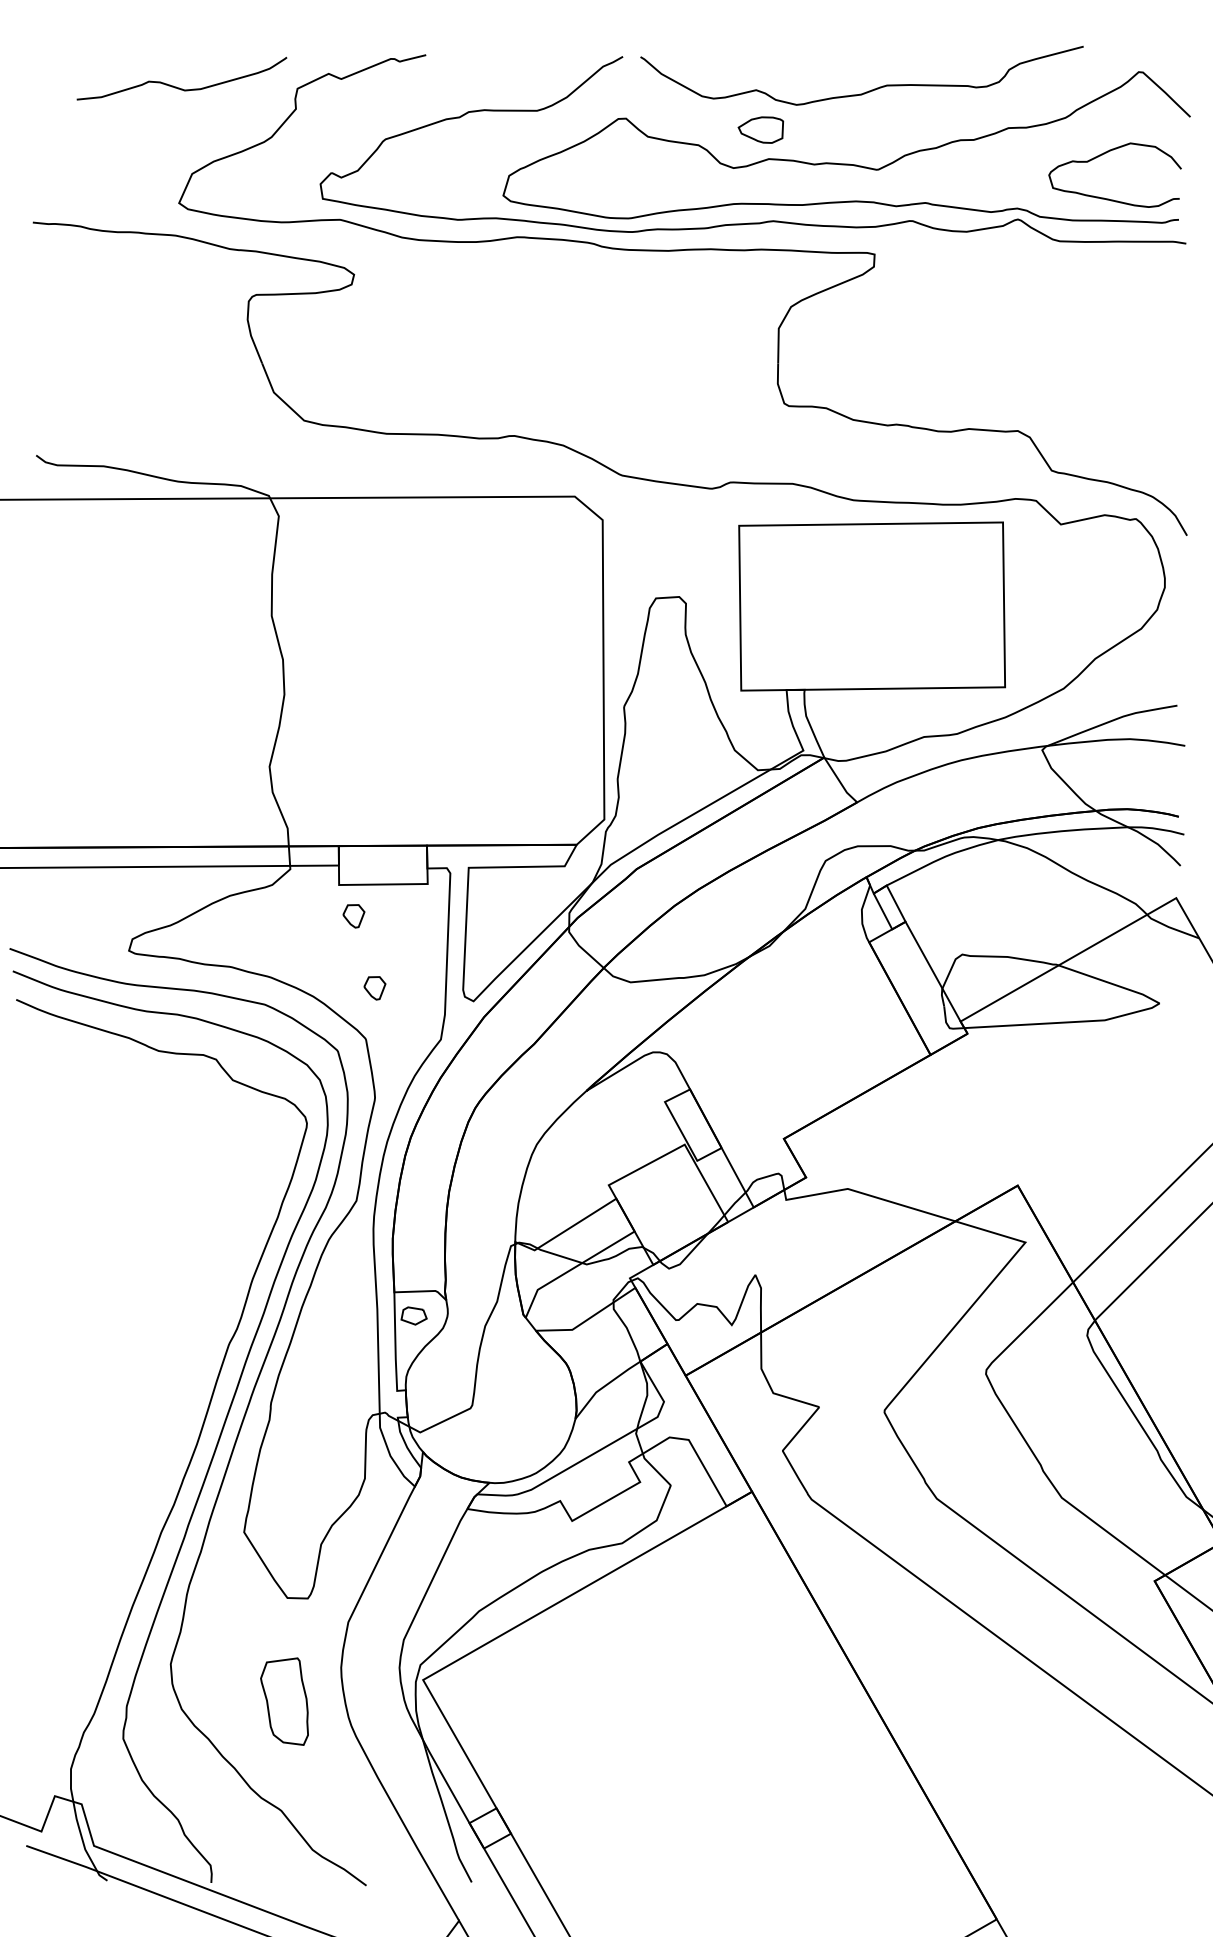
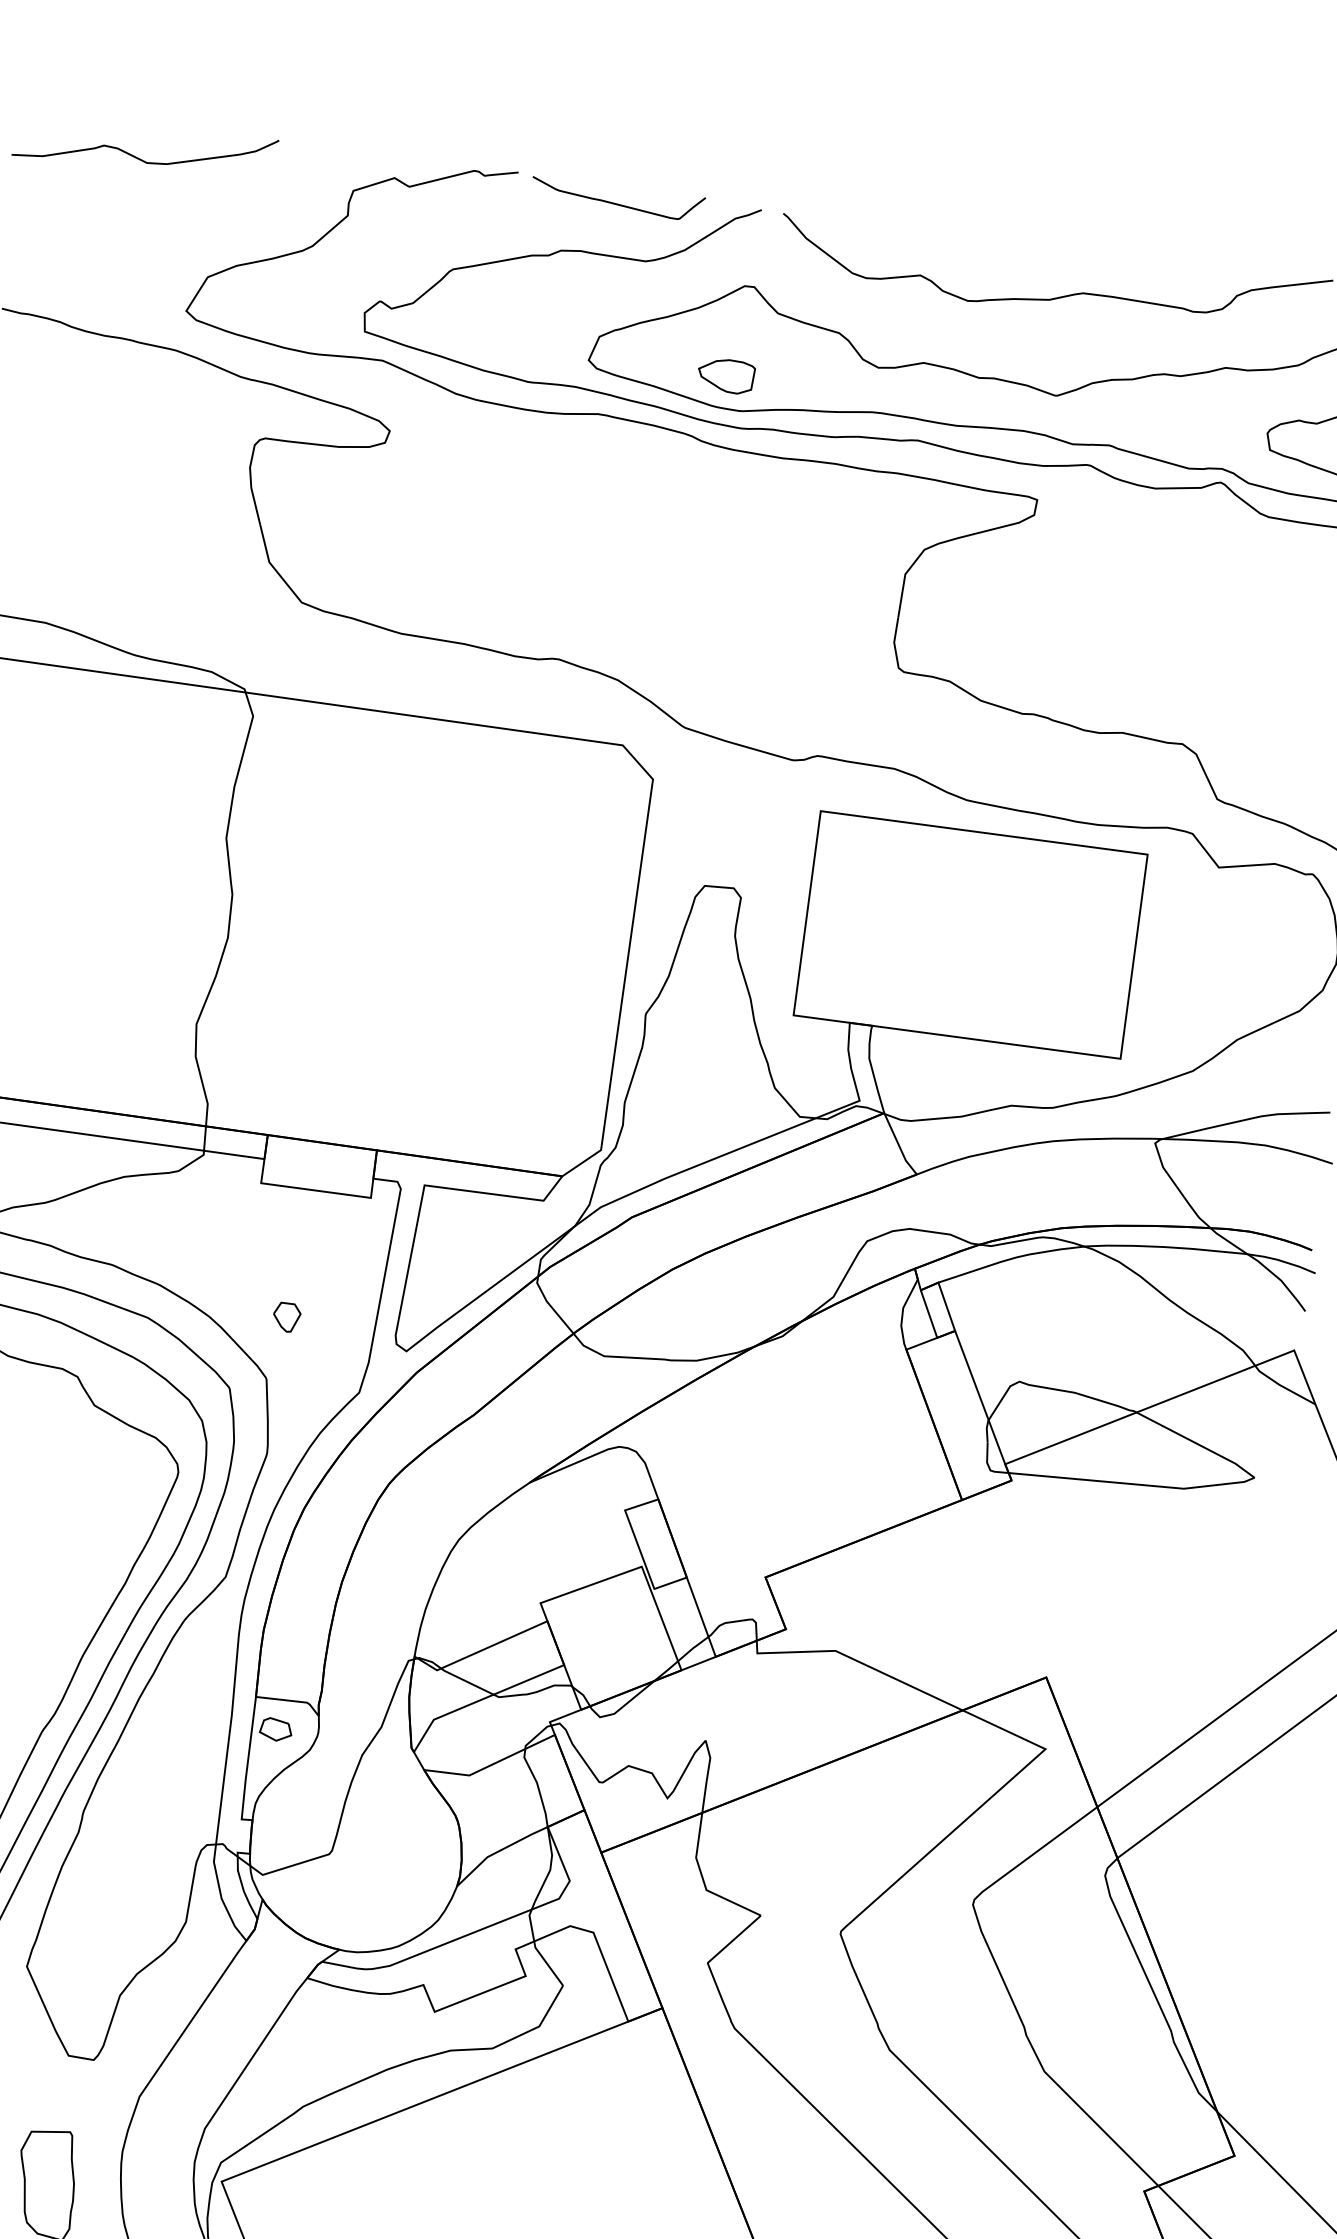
curve: (505, 67) -> (614, 202), added
curve: (179, 87) -> (140, 158), moved
part: (760, 129) -> (725, 374), moved
part: (353, 916) -> (273, 1224), removed

